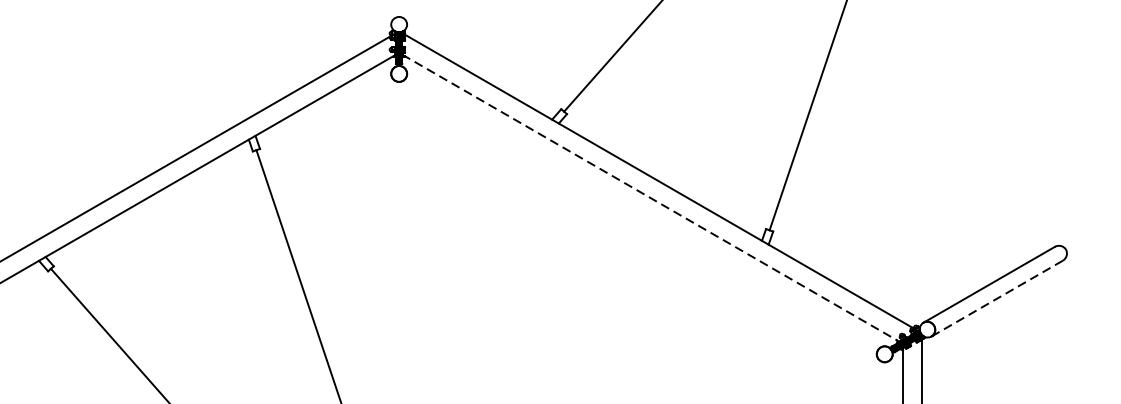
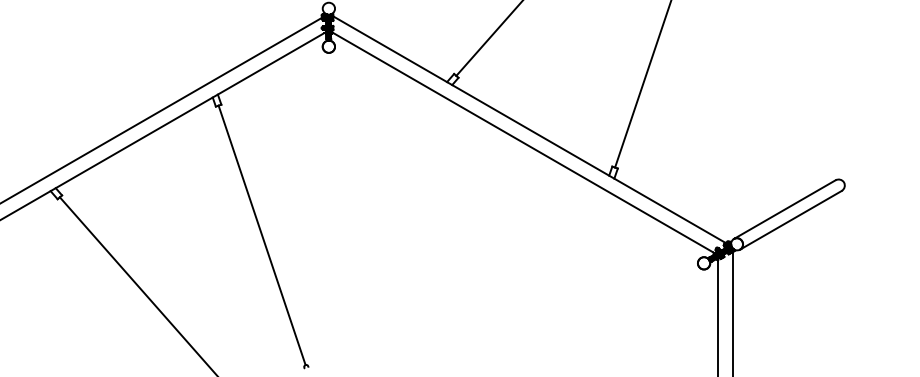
line: (651, 197) -> (523, 142), dashed -> solid
line: (997, 297) -> (791, 219), dashed -> solid

